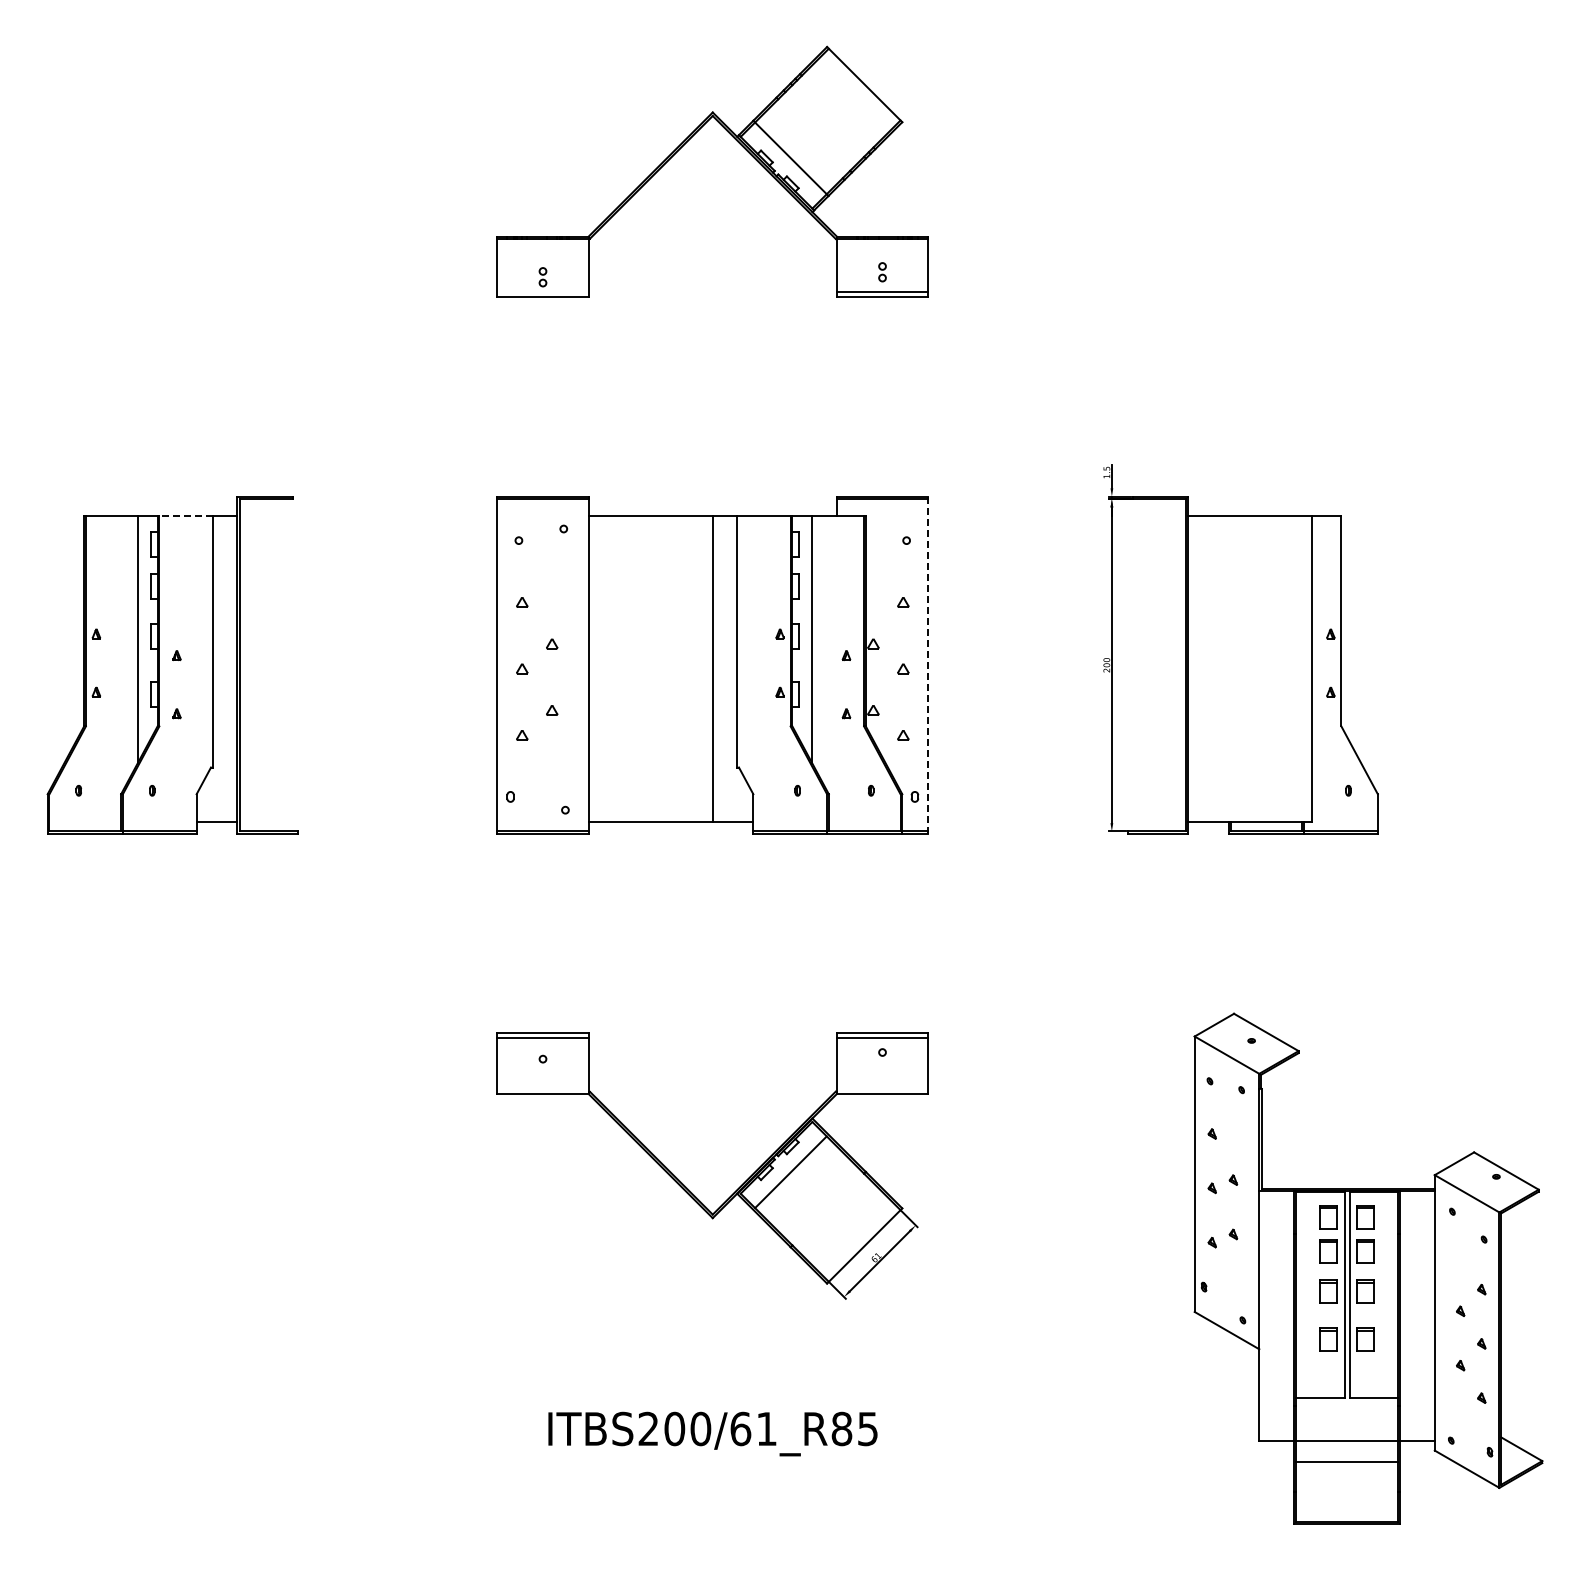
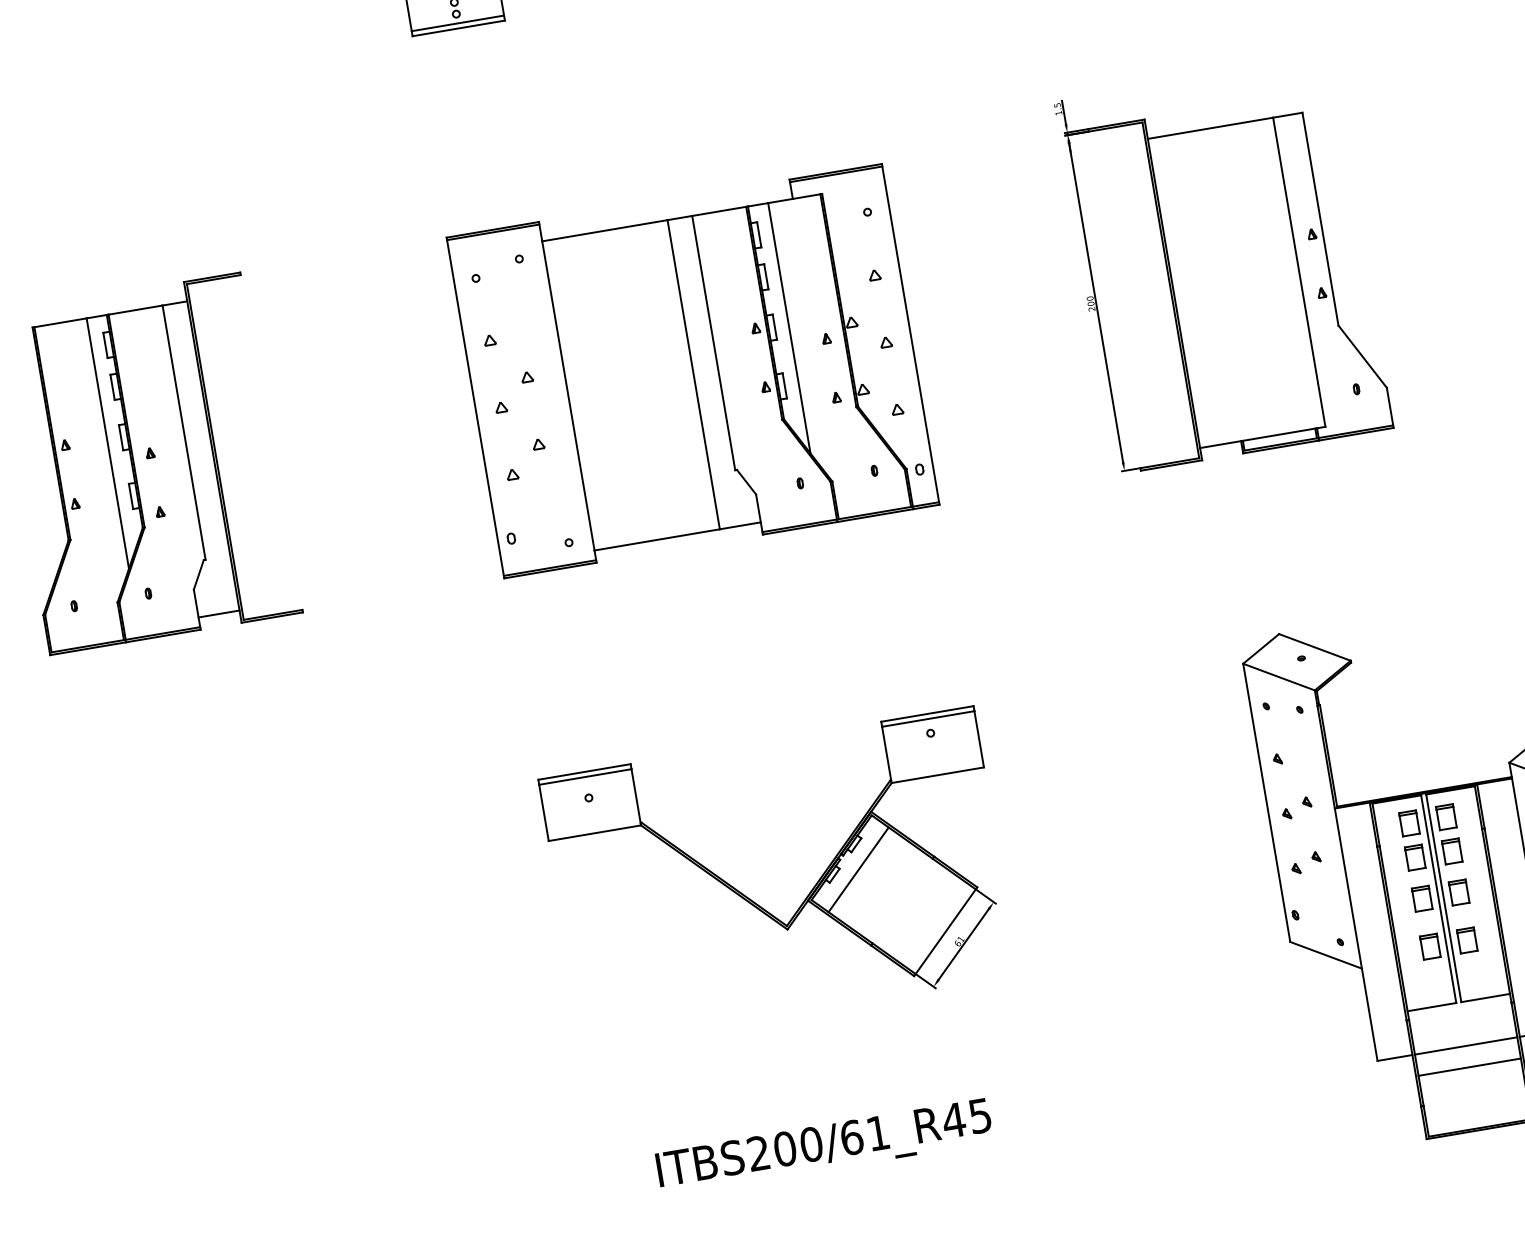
line: (542, 292) -> (457, 23), added
line: (186, 515) -> (135, 309), dashed -> solid
line: (928, 665) -> (911, 334), dashed -> solid
text: (841, 1428) -> (953, 1120), ITBS200/61_R85 -> ITBS200/61_R45

